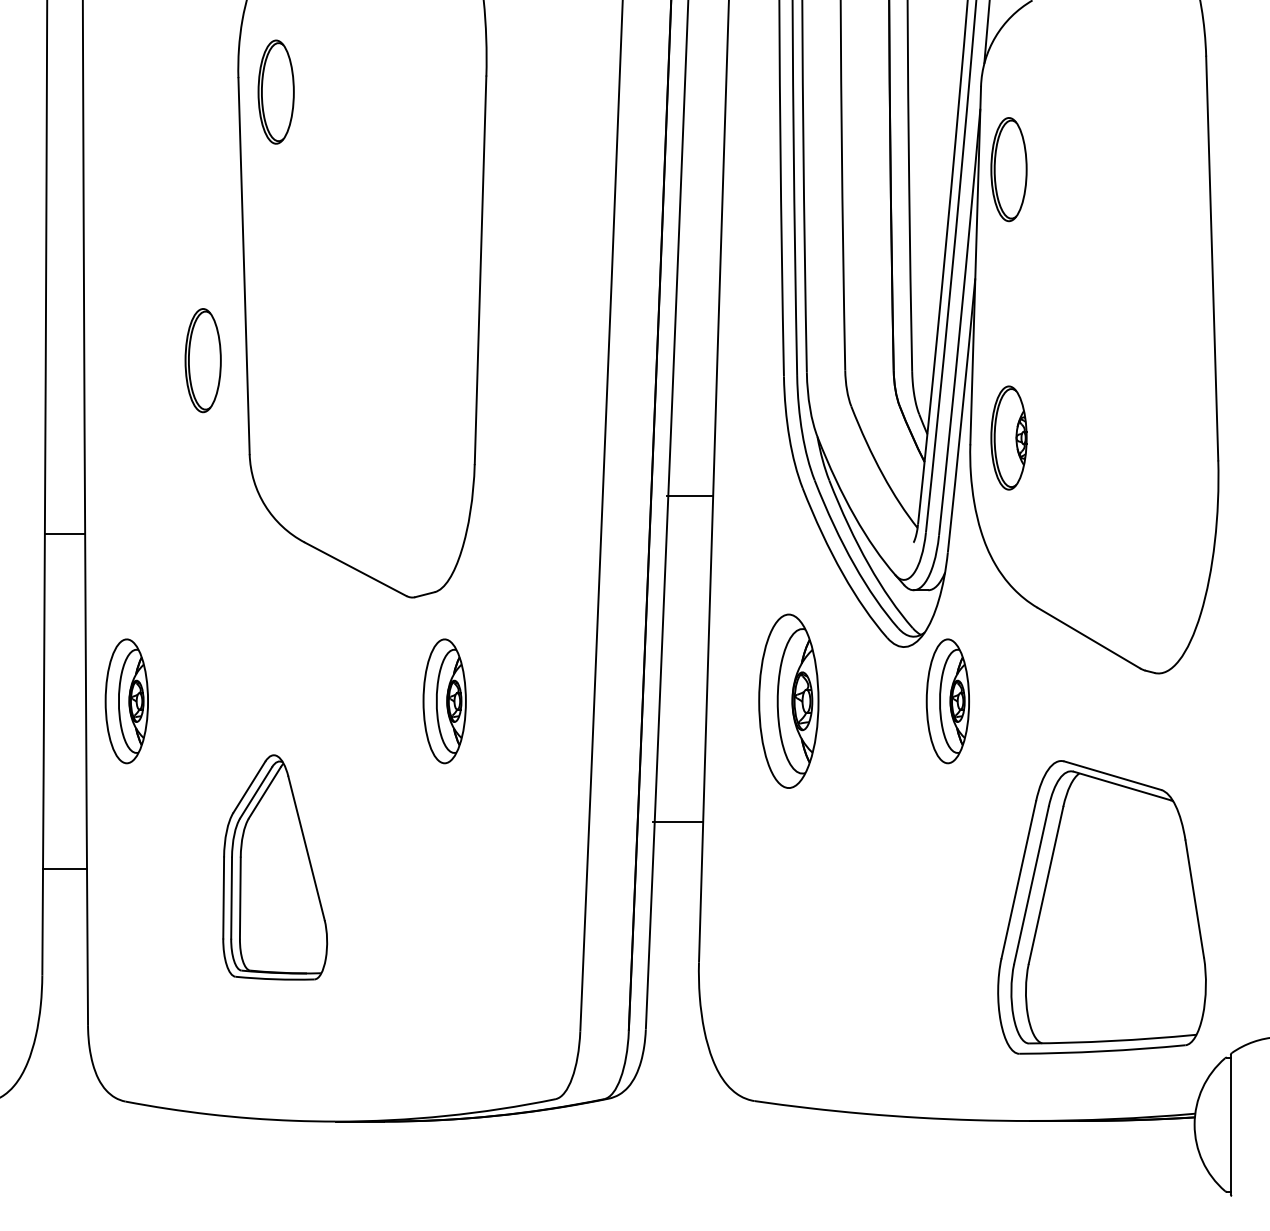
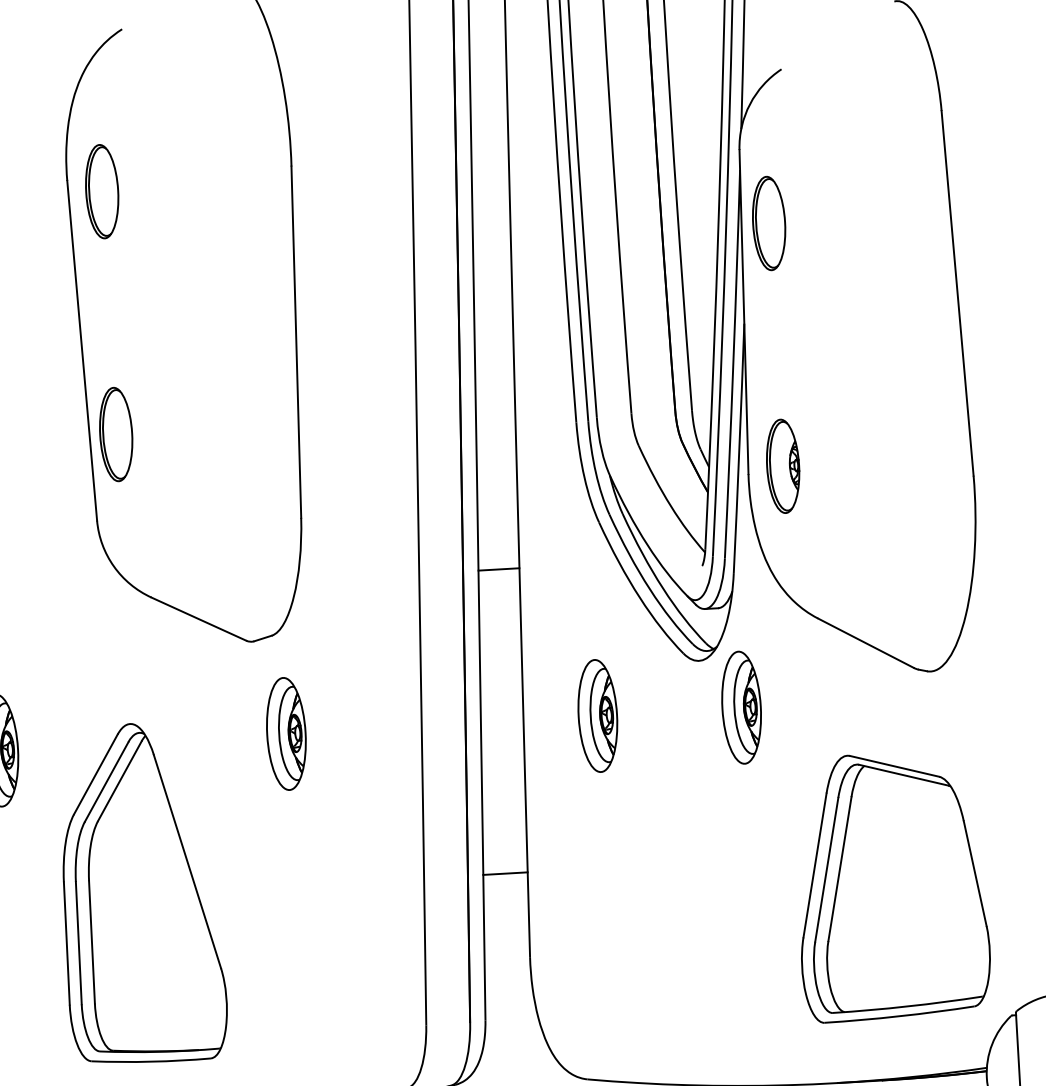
part: (202, 360) -> (115, 434), moved
line: (688, 495) -> (498, 569), moved
part: (789, 701) -> (598, 716), size x0.71
line: (676, 822) -> (504, 873), moved
part: (274, 867) -> (141, 893), size x1.67

